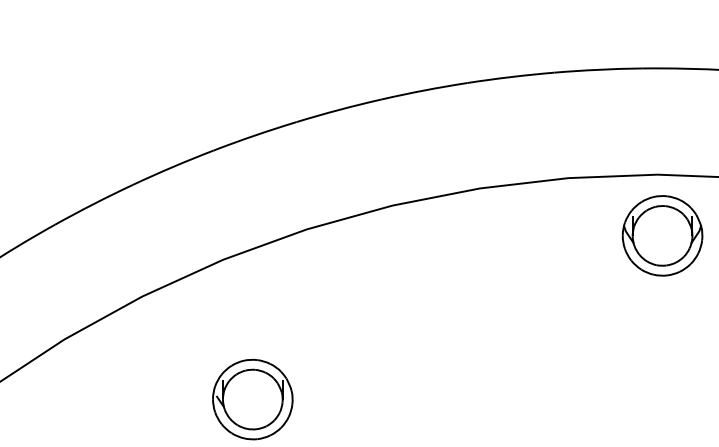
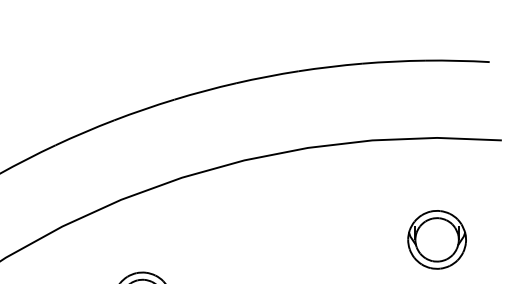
part: (662, 235) -> (437, 239), moved

